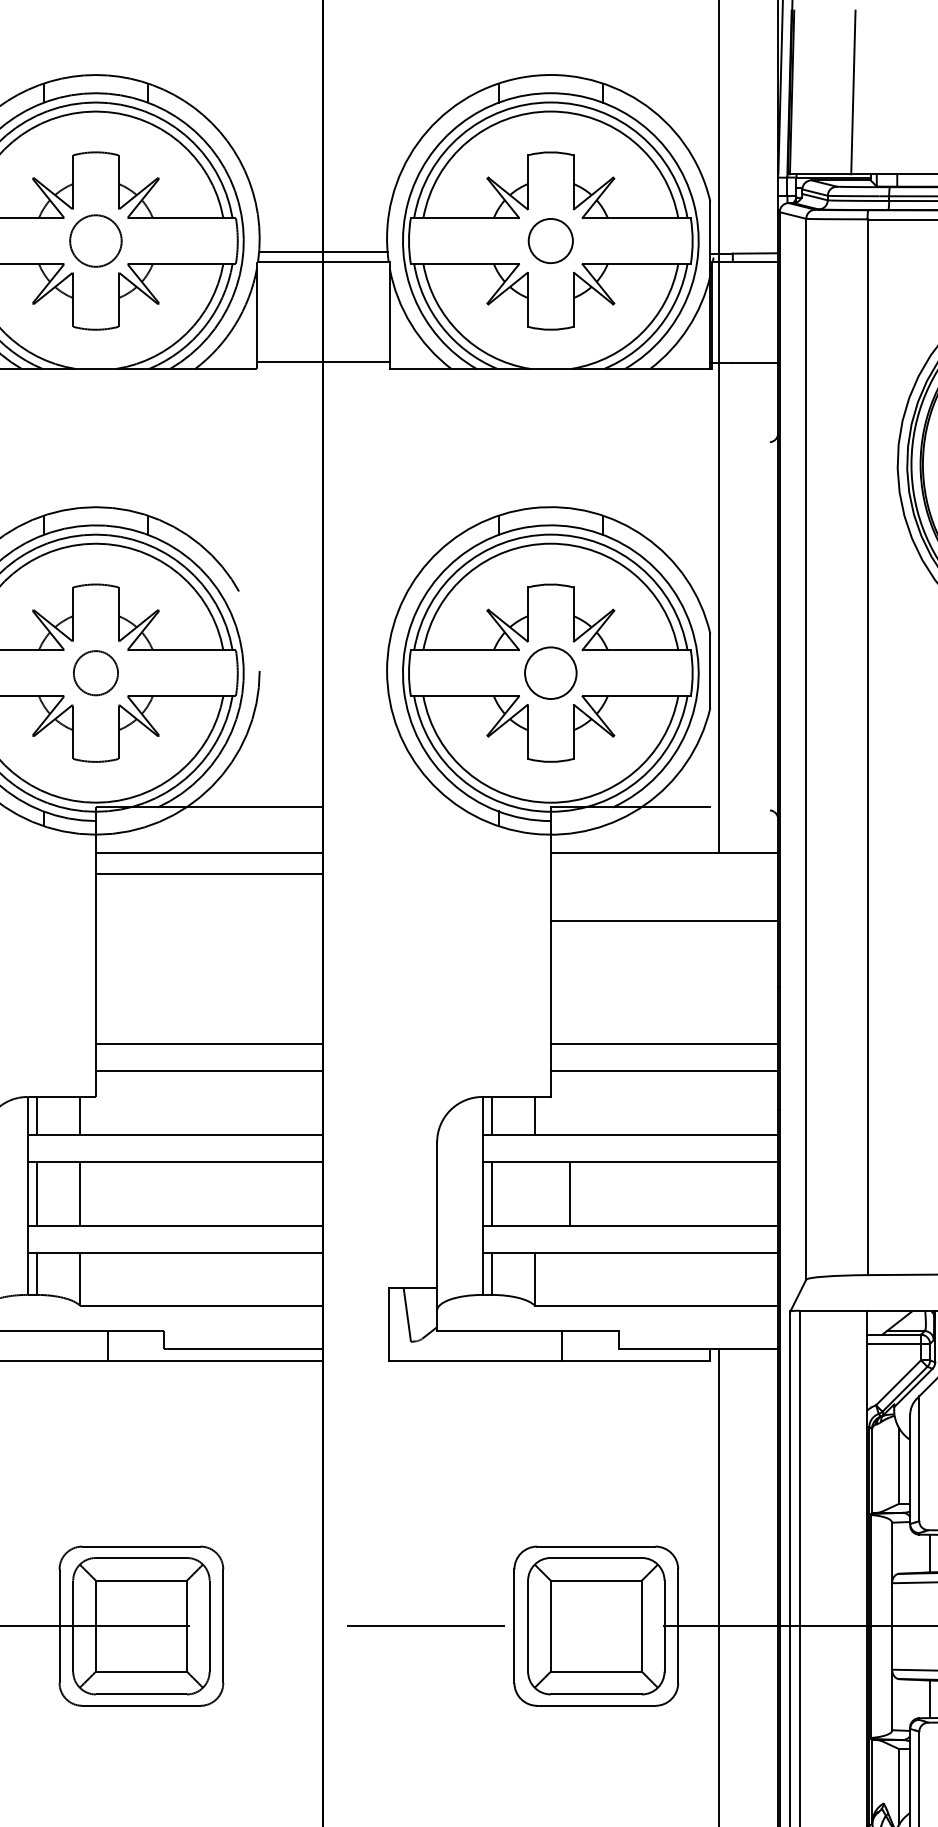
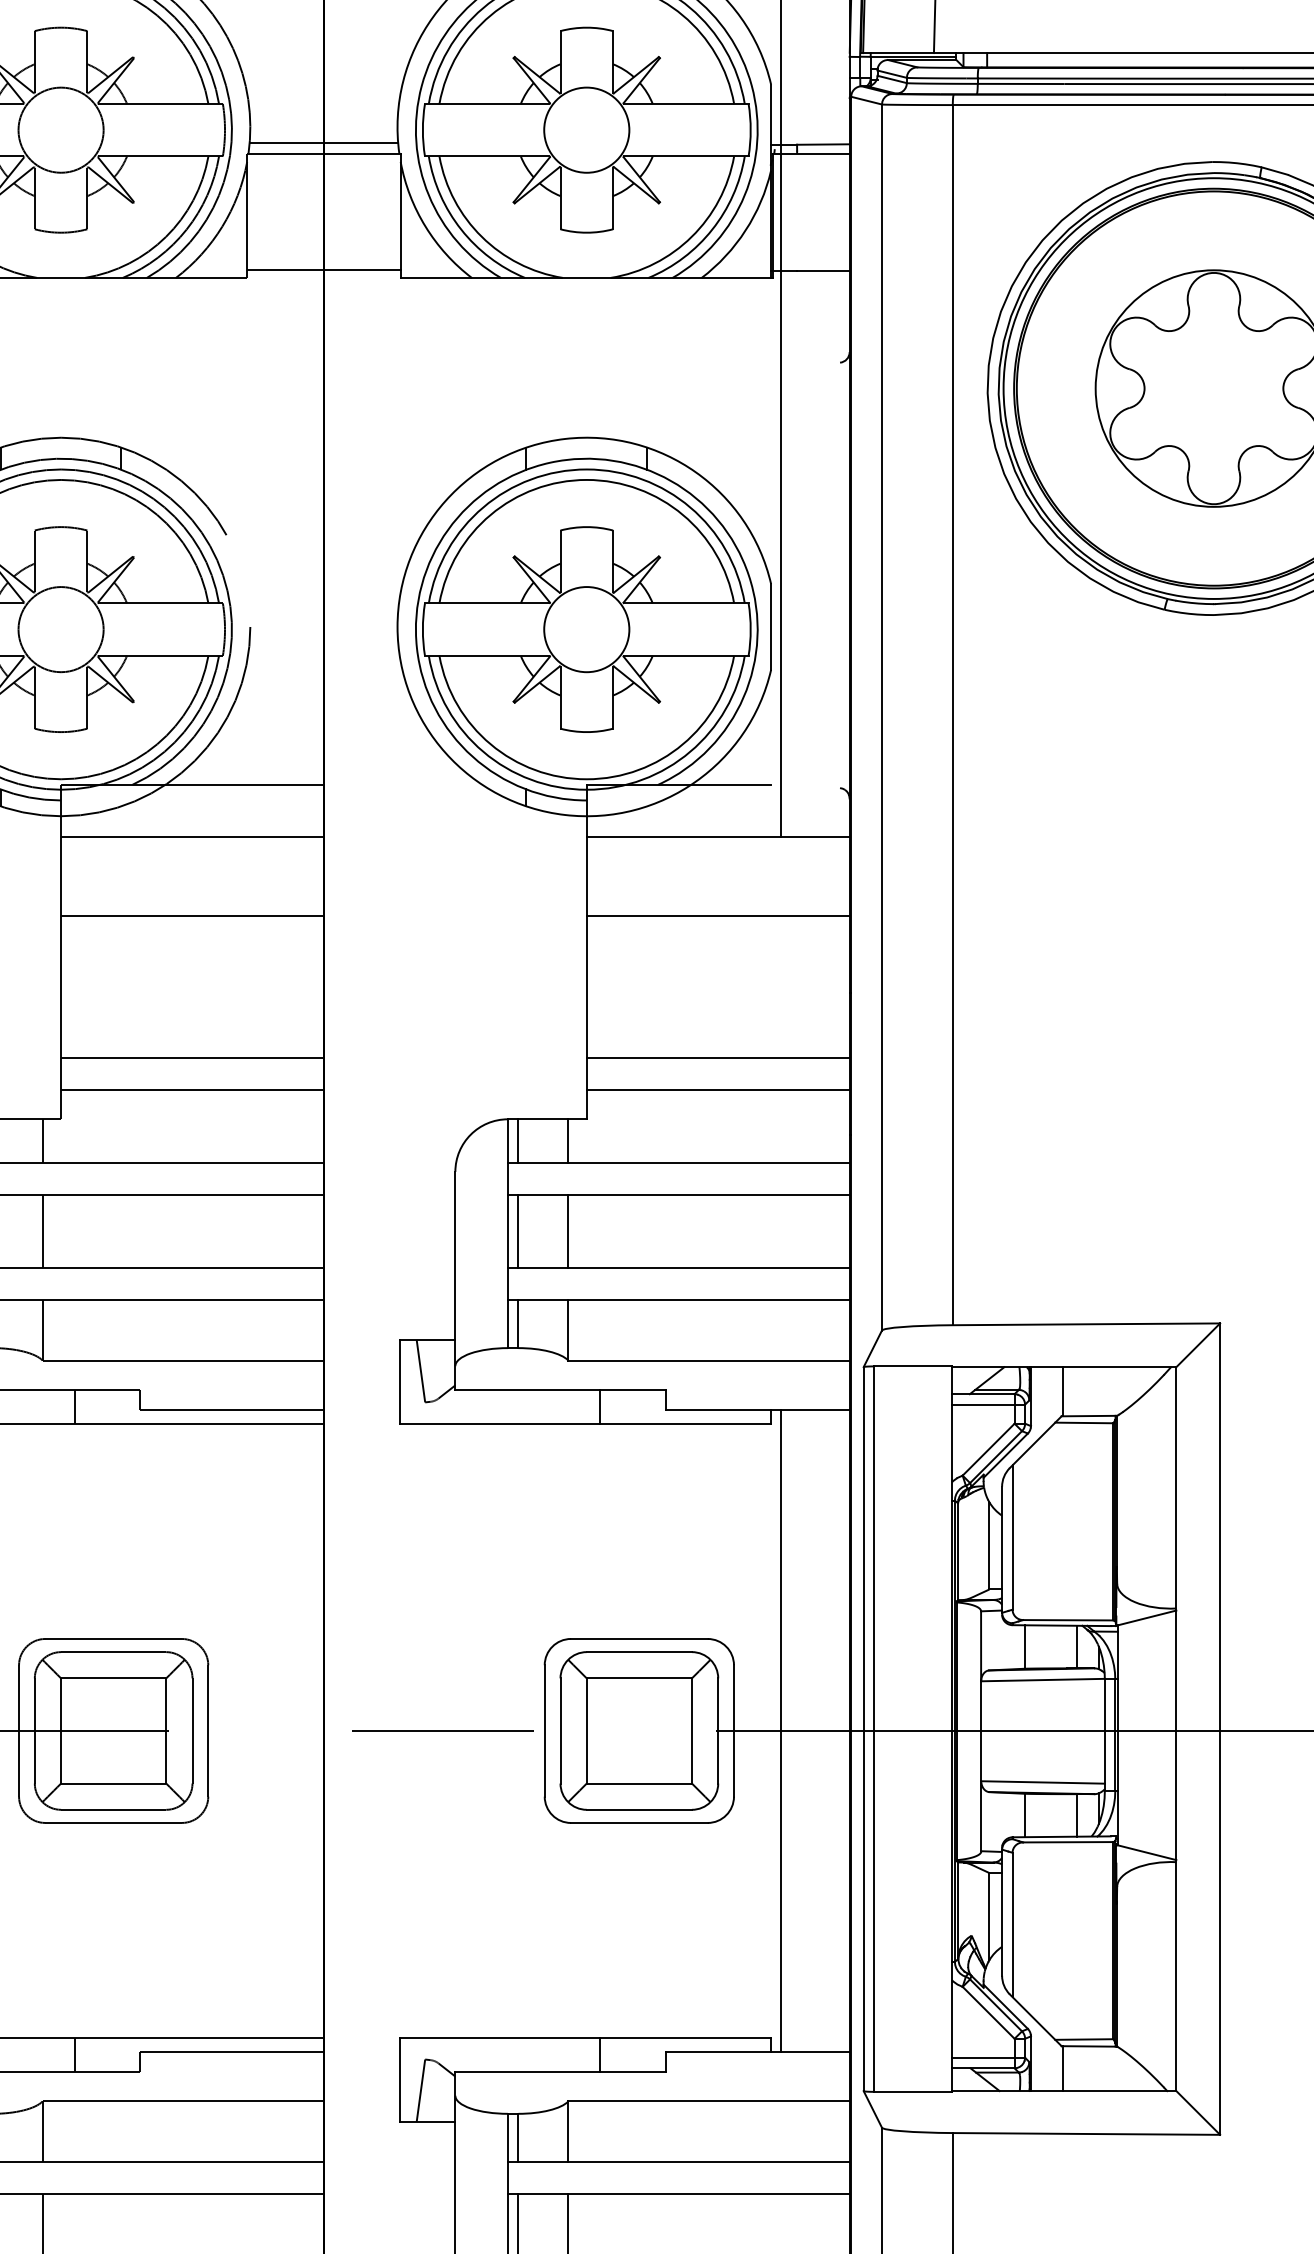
circle: (95, 240) -> (60, 129), size x1.43
circle: (550, 240) -> (586, 129), size x1.67
circle: (95, 673) -> (60, 629), size x1.67
circle: (550, 673) -> (586, 629), size x1.43
line: (209, 873) -> (192, 916), moved
line: (569, 1194) -> (568, 1231), moved

